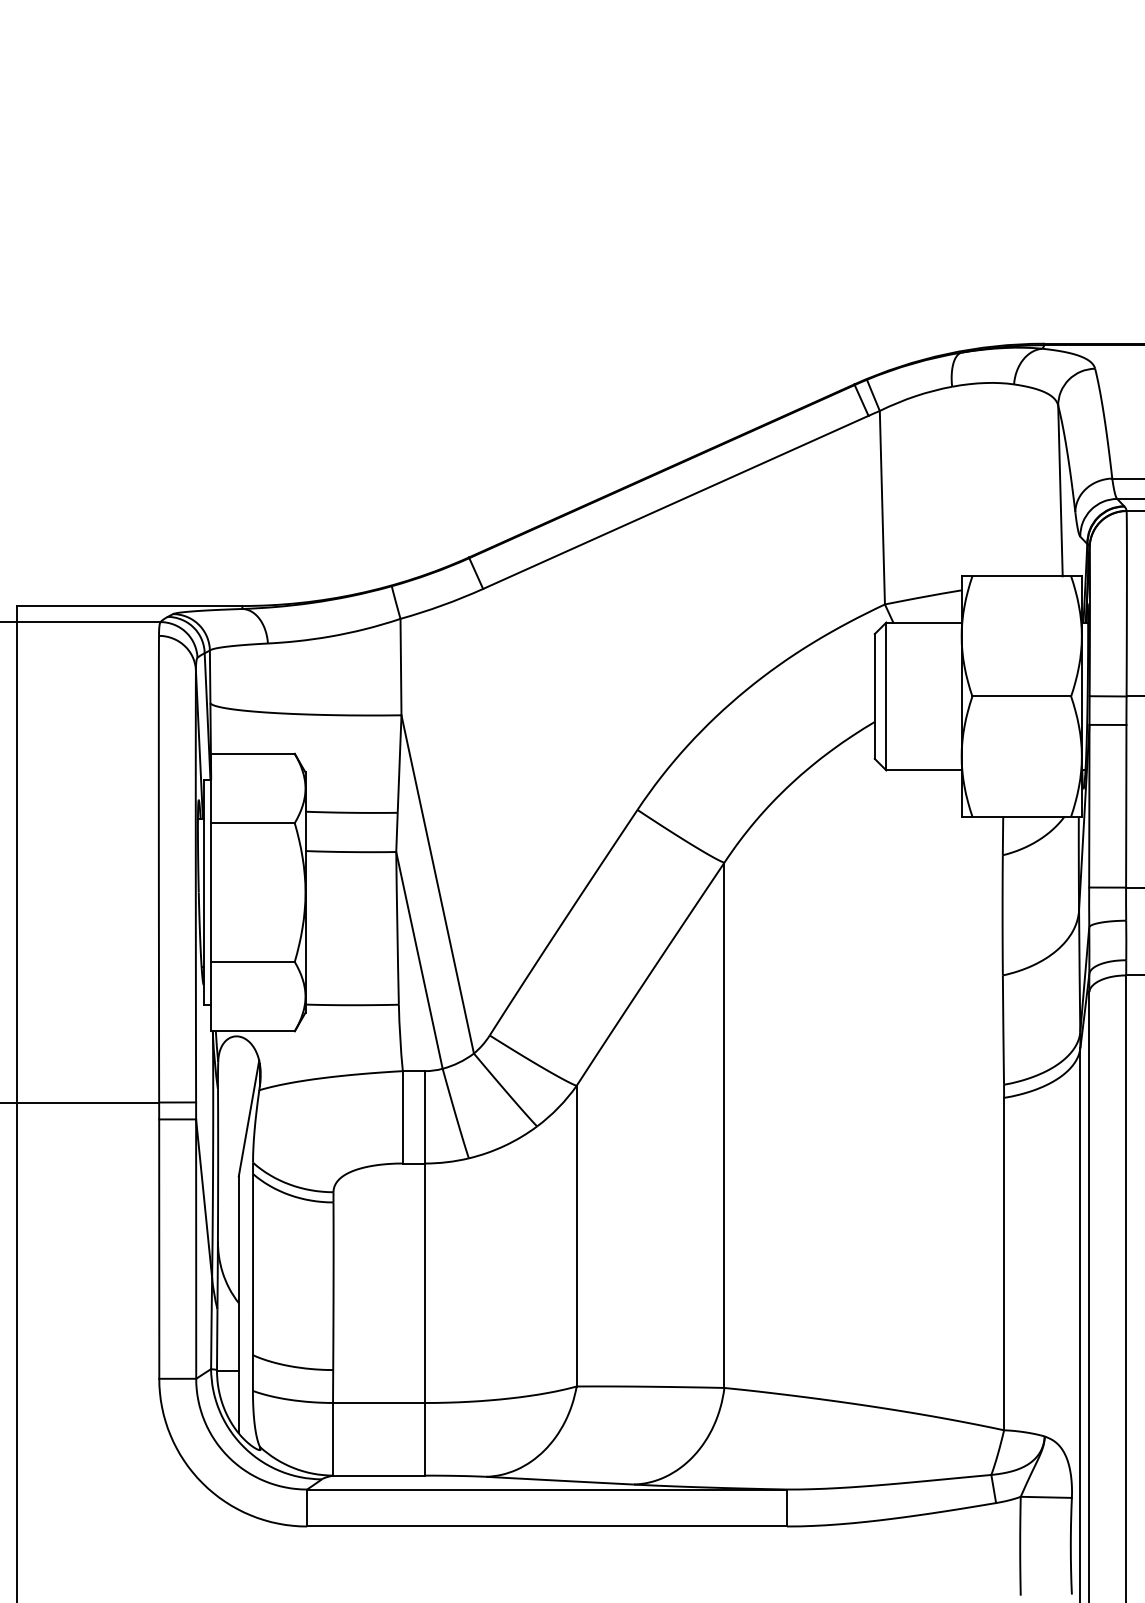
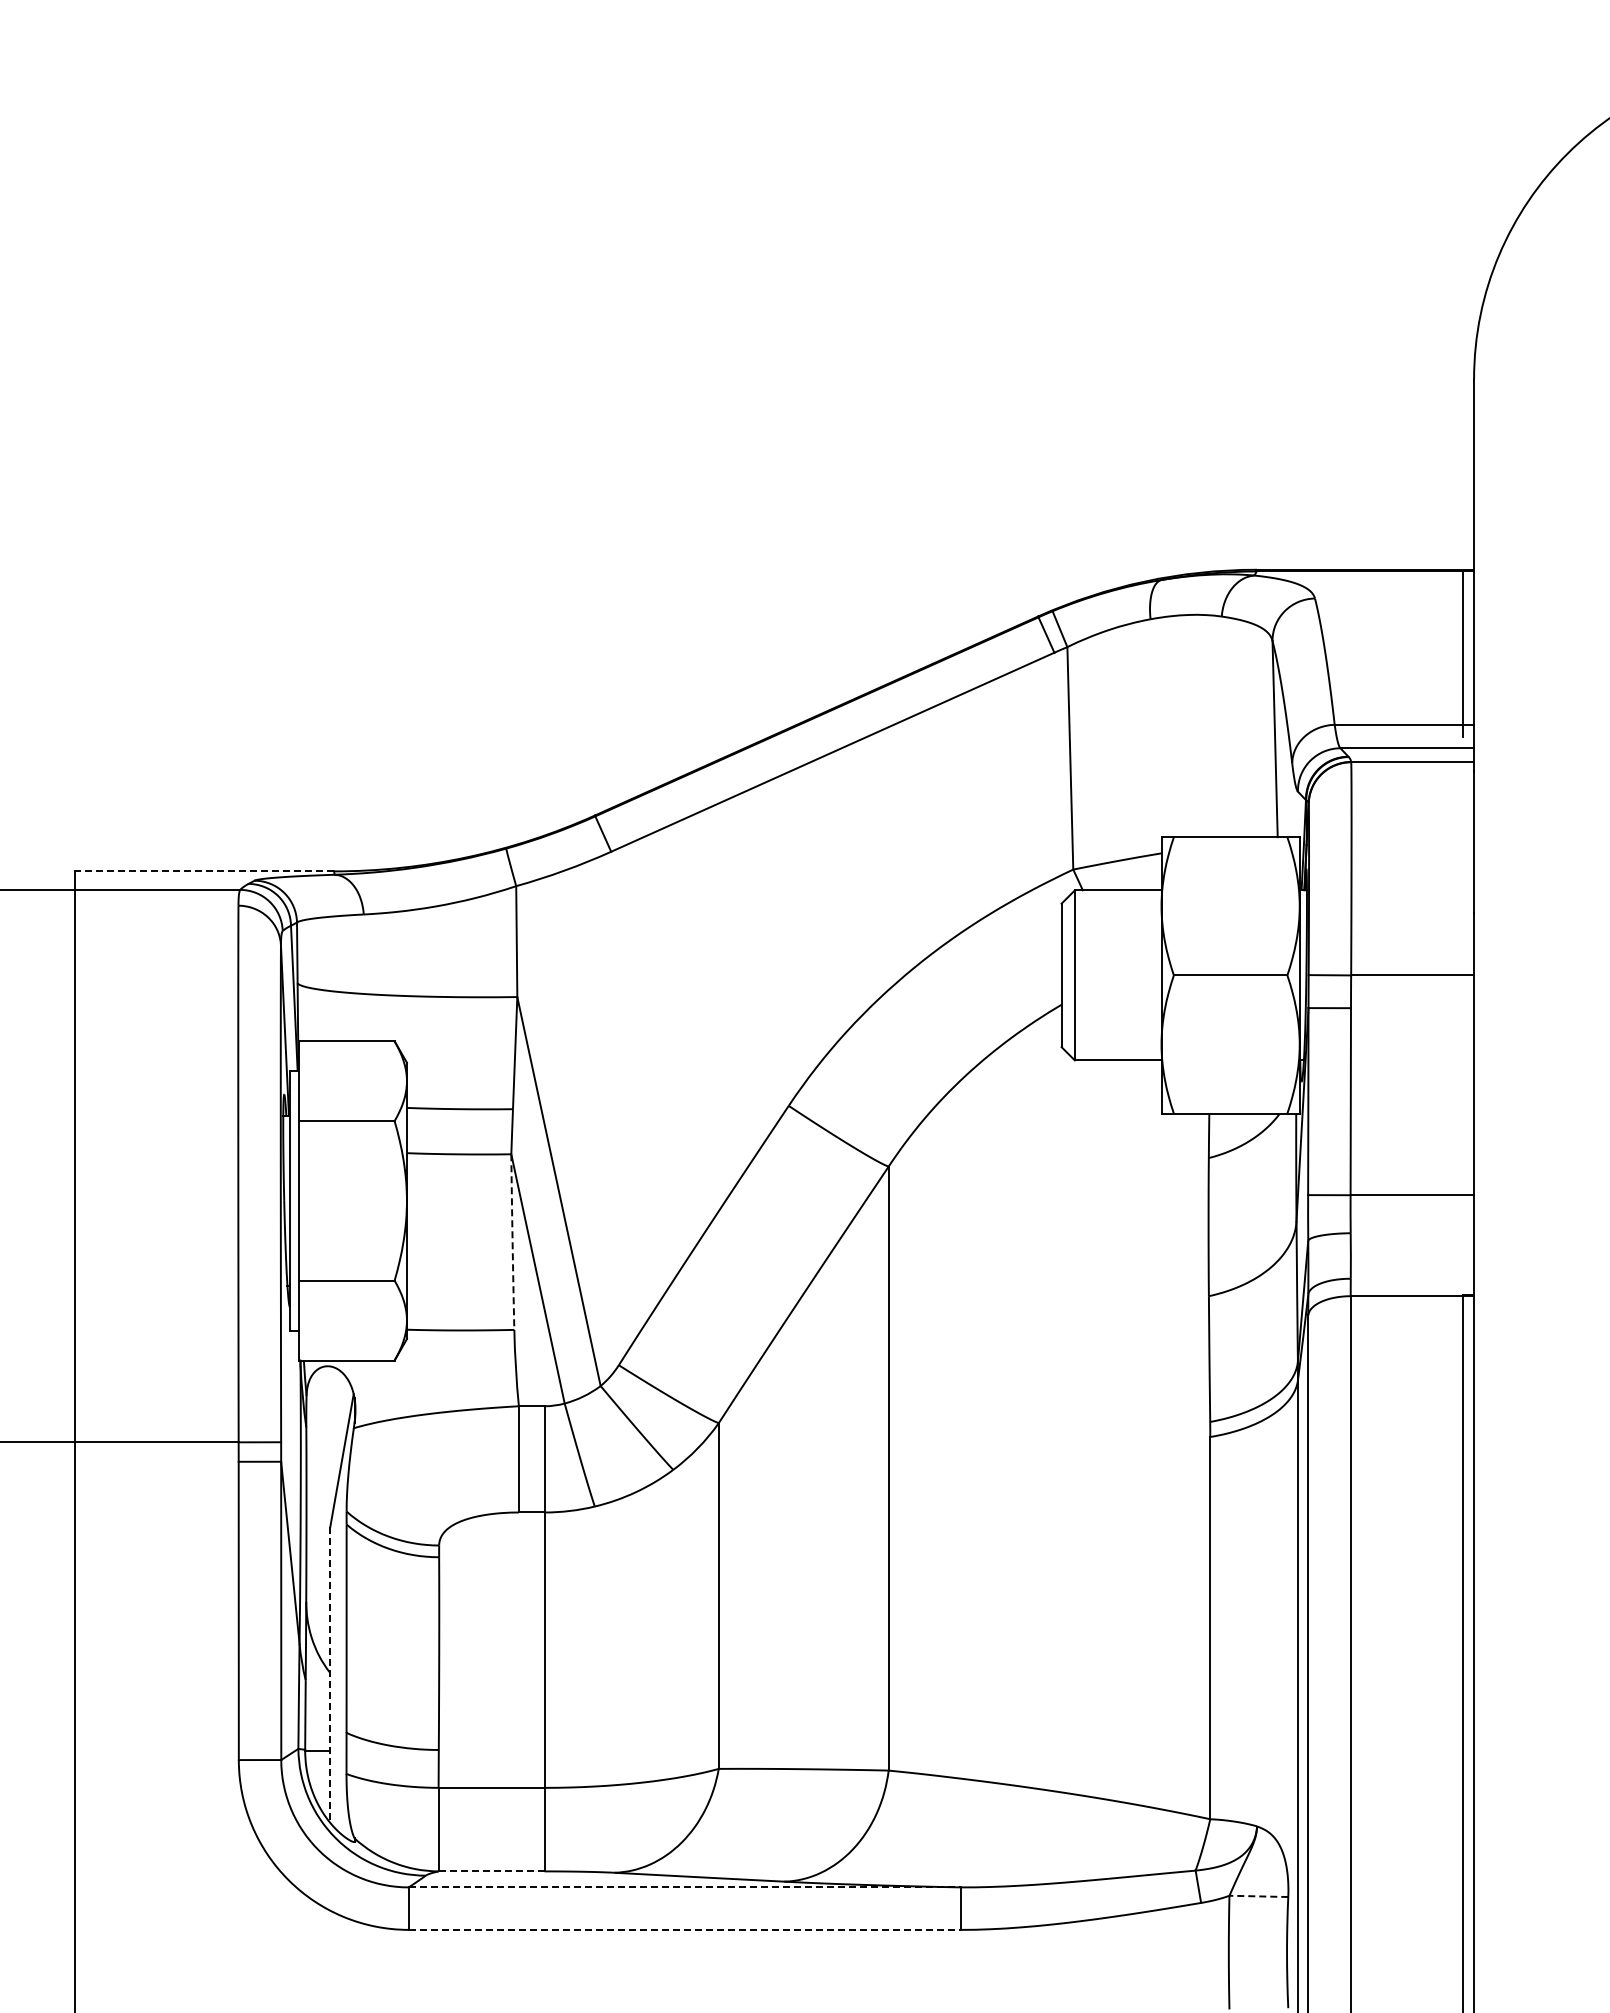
line: (129, 606) -> (204, 871), solid -> dashed
arc: (397, 928) -> (512, 1242), solid -> dashed
line: (239, 1305) -> (330, 1675), solid -> dashed
line: (379, 1475) -> (492, 1871), solid -> dashed
line: (546, 1489) -> (684, 1887), solid -> dashed
line: (1046, 1497) -> (1258, 1896), solid -> dashed
line: (546, 1526) -> (684, 1929), solid -> dashed

